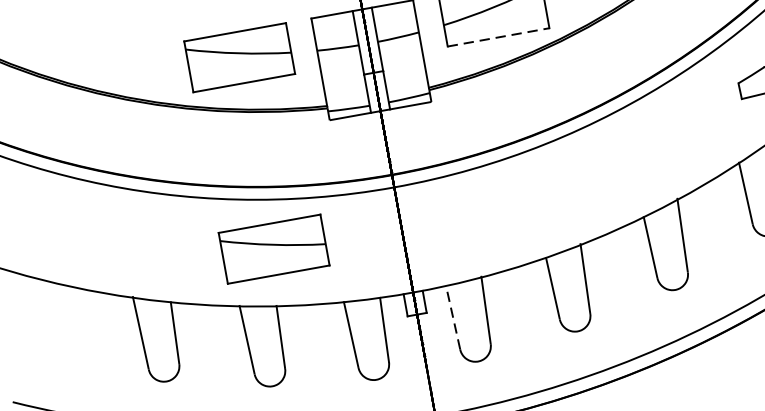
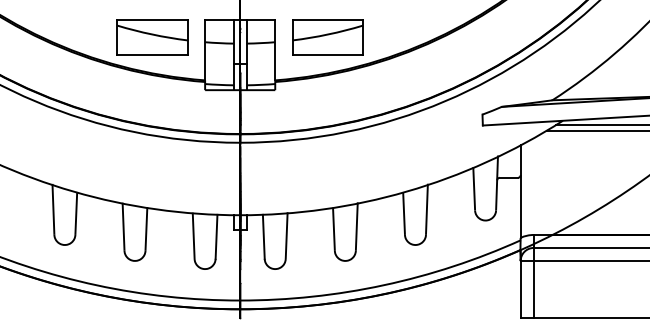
line: (499, 37) -> (328, 55), dashed -> solid
part: (274, 249) -> (152, 169), removed
line: (452, 317) -> (263, 236), dashed -> solid

